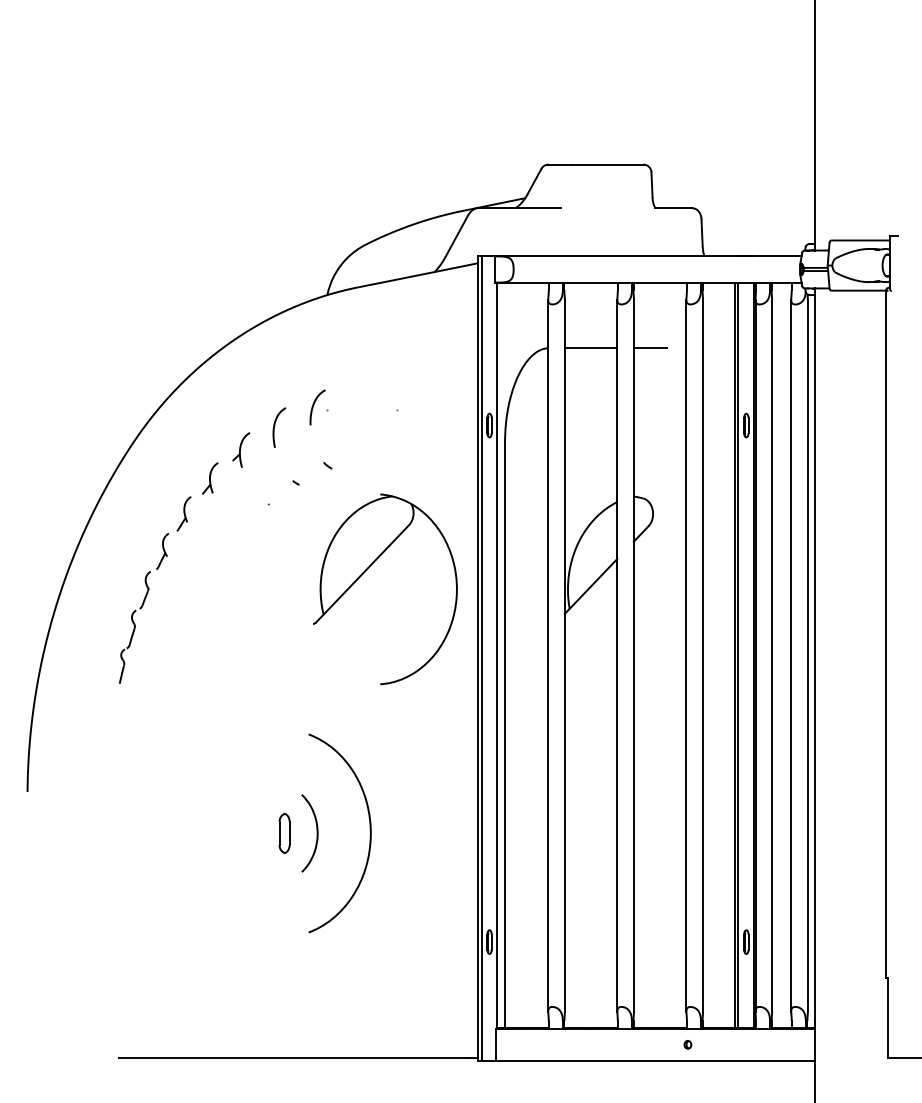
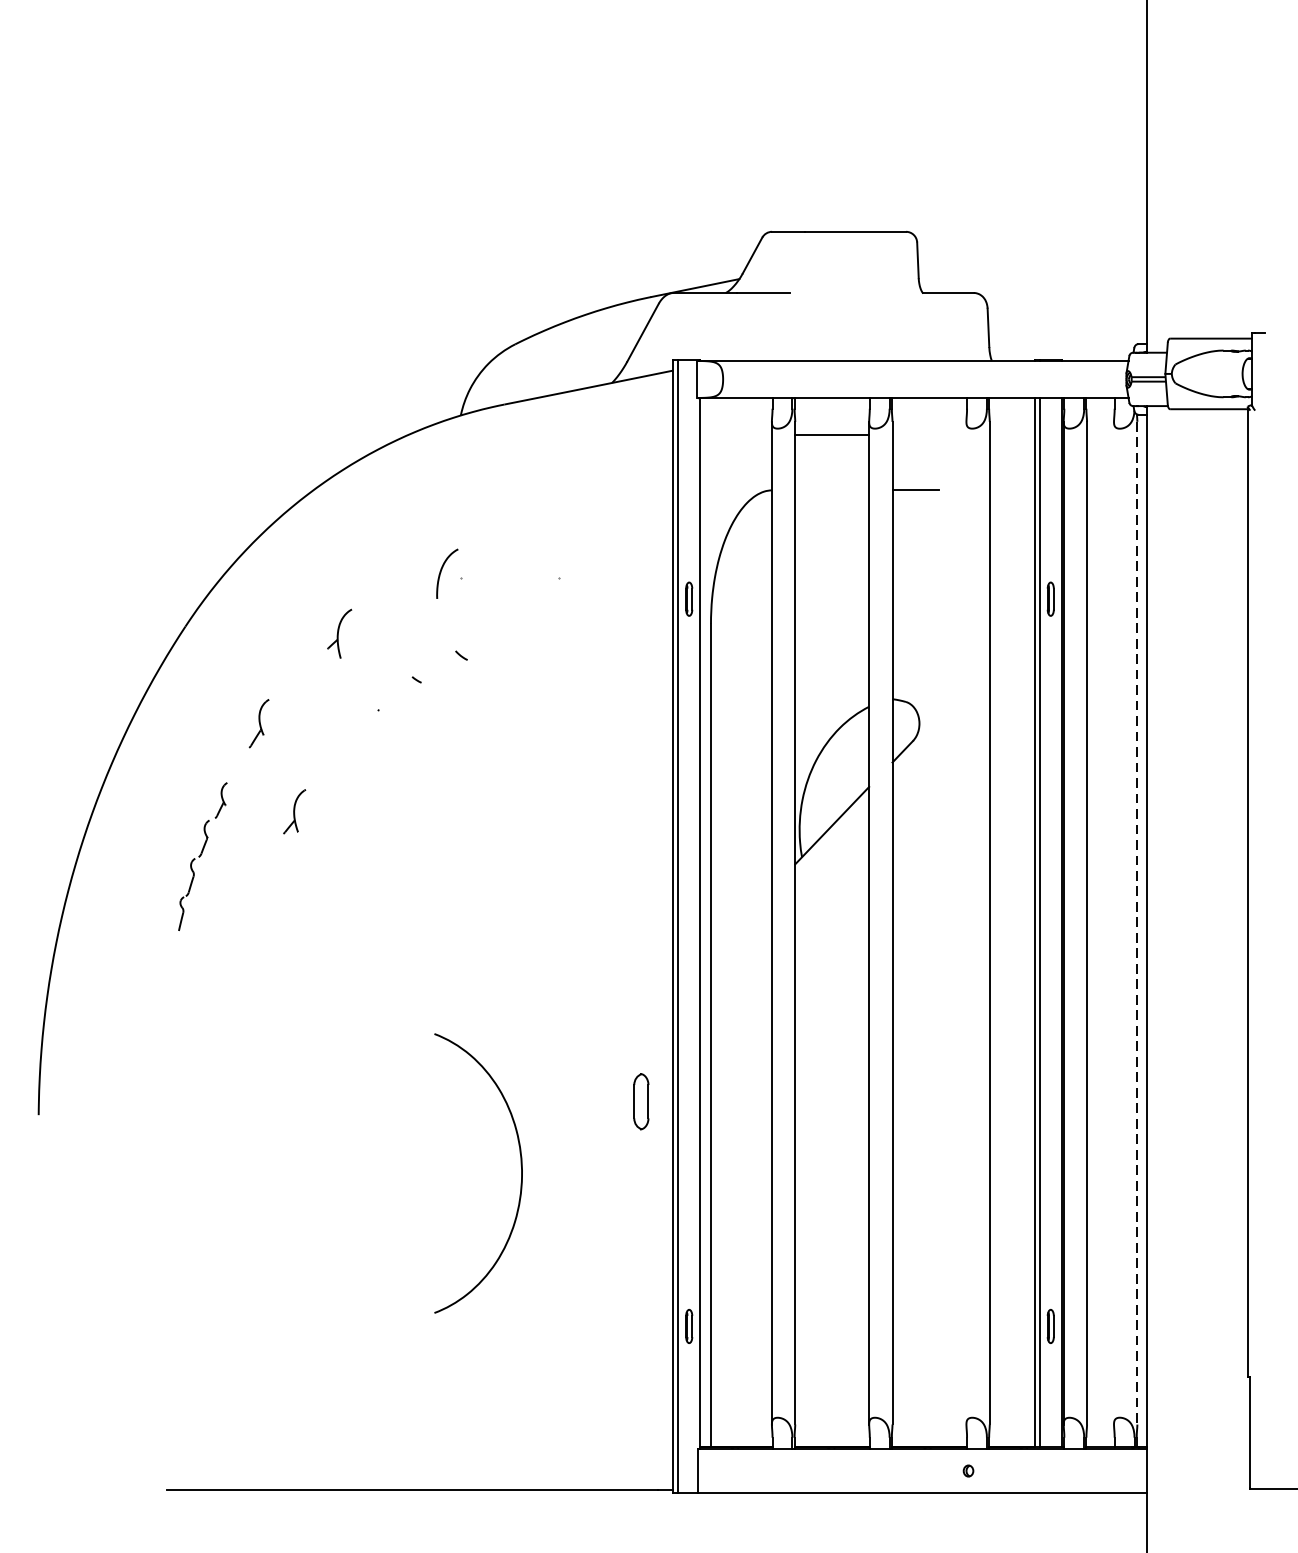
line: (590, 348) -> (831, 435), moved
curve: (275, 425) -> (387, 599), removed
part: (210, 478) -> (294, 811), moved
part: (367, 570) -> (517, 803), removed
part: (144, 608) -> (203, 856), size x0.7
line: (686, 655) -> (966, 922), removed
line: (791, 655) -> (1114, 922), removed
line: (807, 656) -> (1136, 924), solid -> dashed
part: (284, 832) -> (641, 1100), moved
curve: (316, 833) -> (445, 1173), removed

